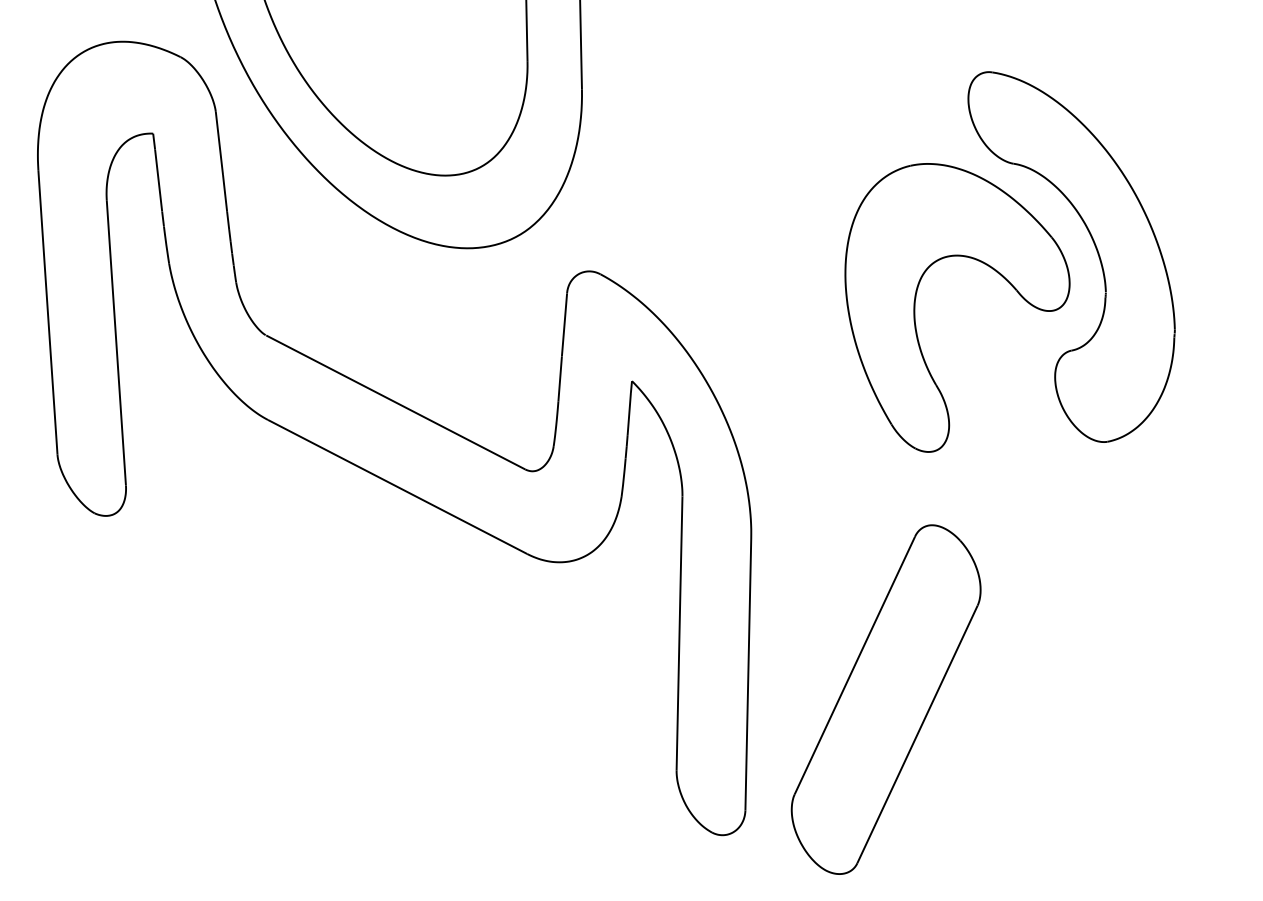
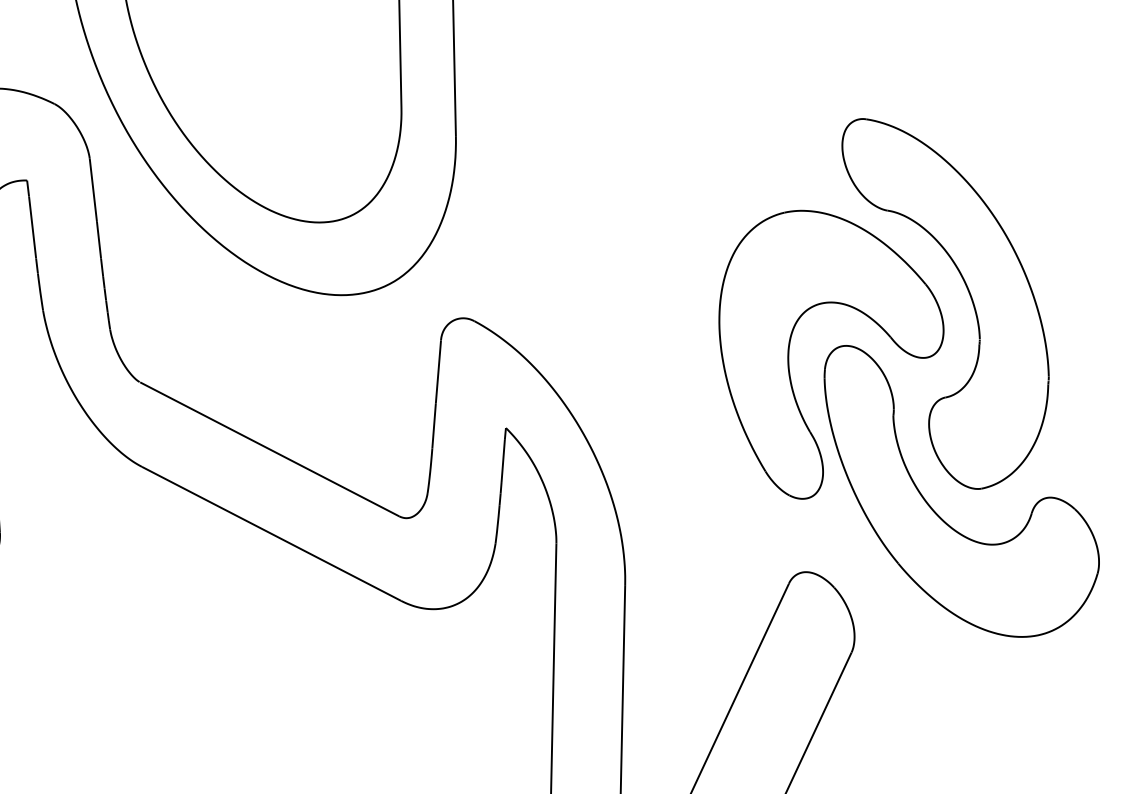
part: (1064, 467) -> (938, 514), added

